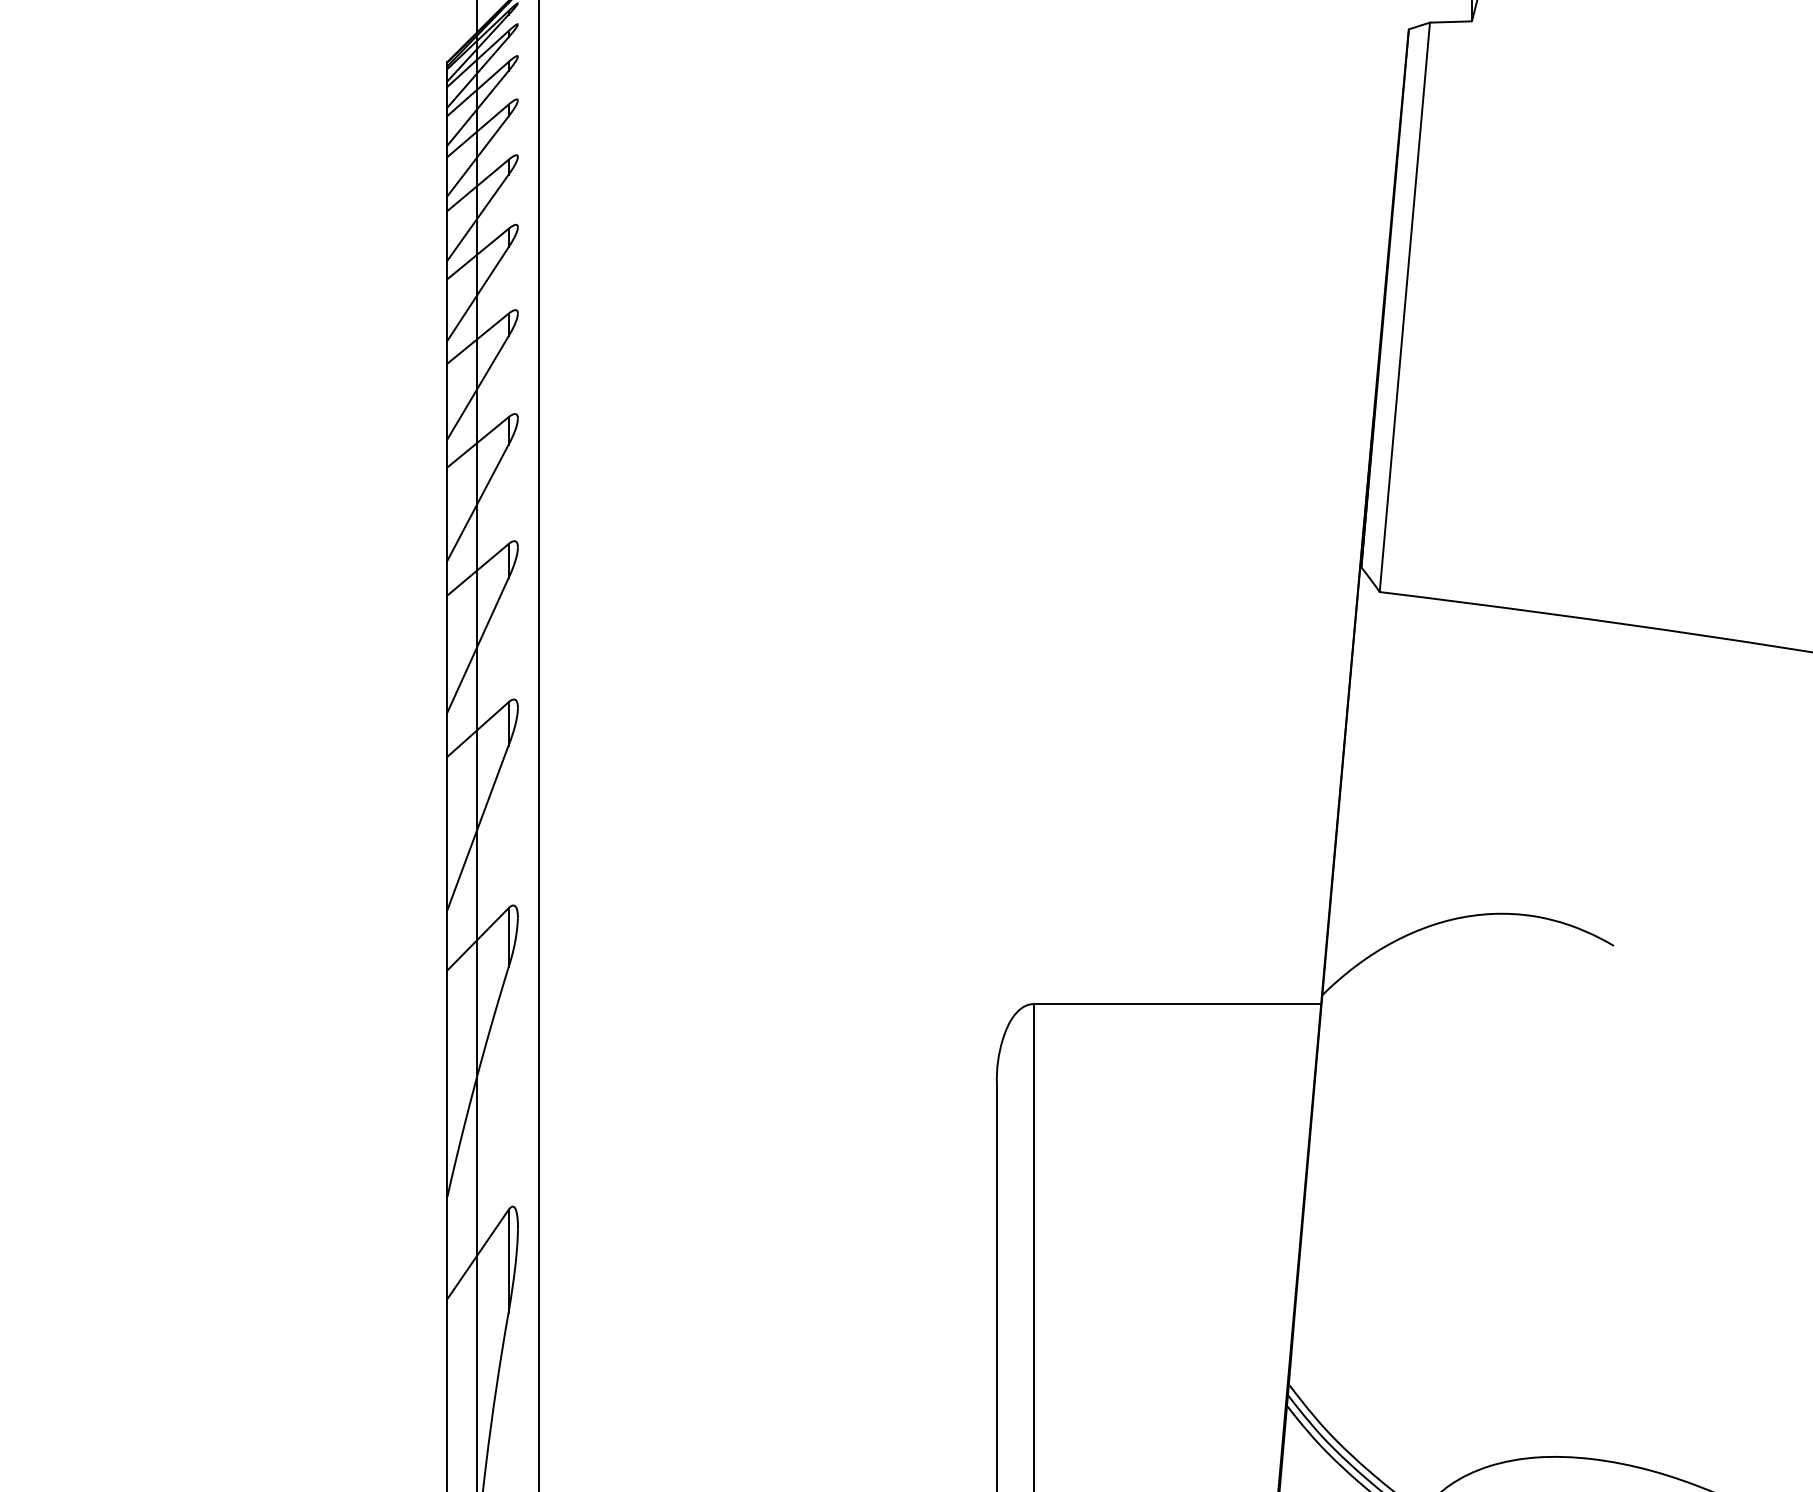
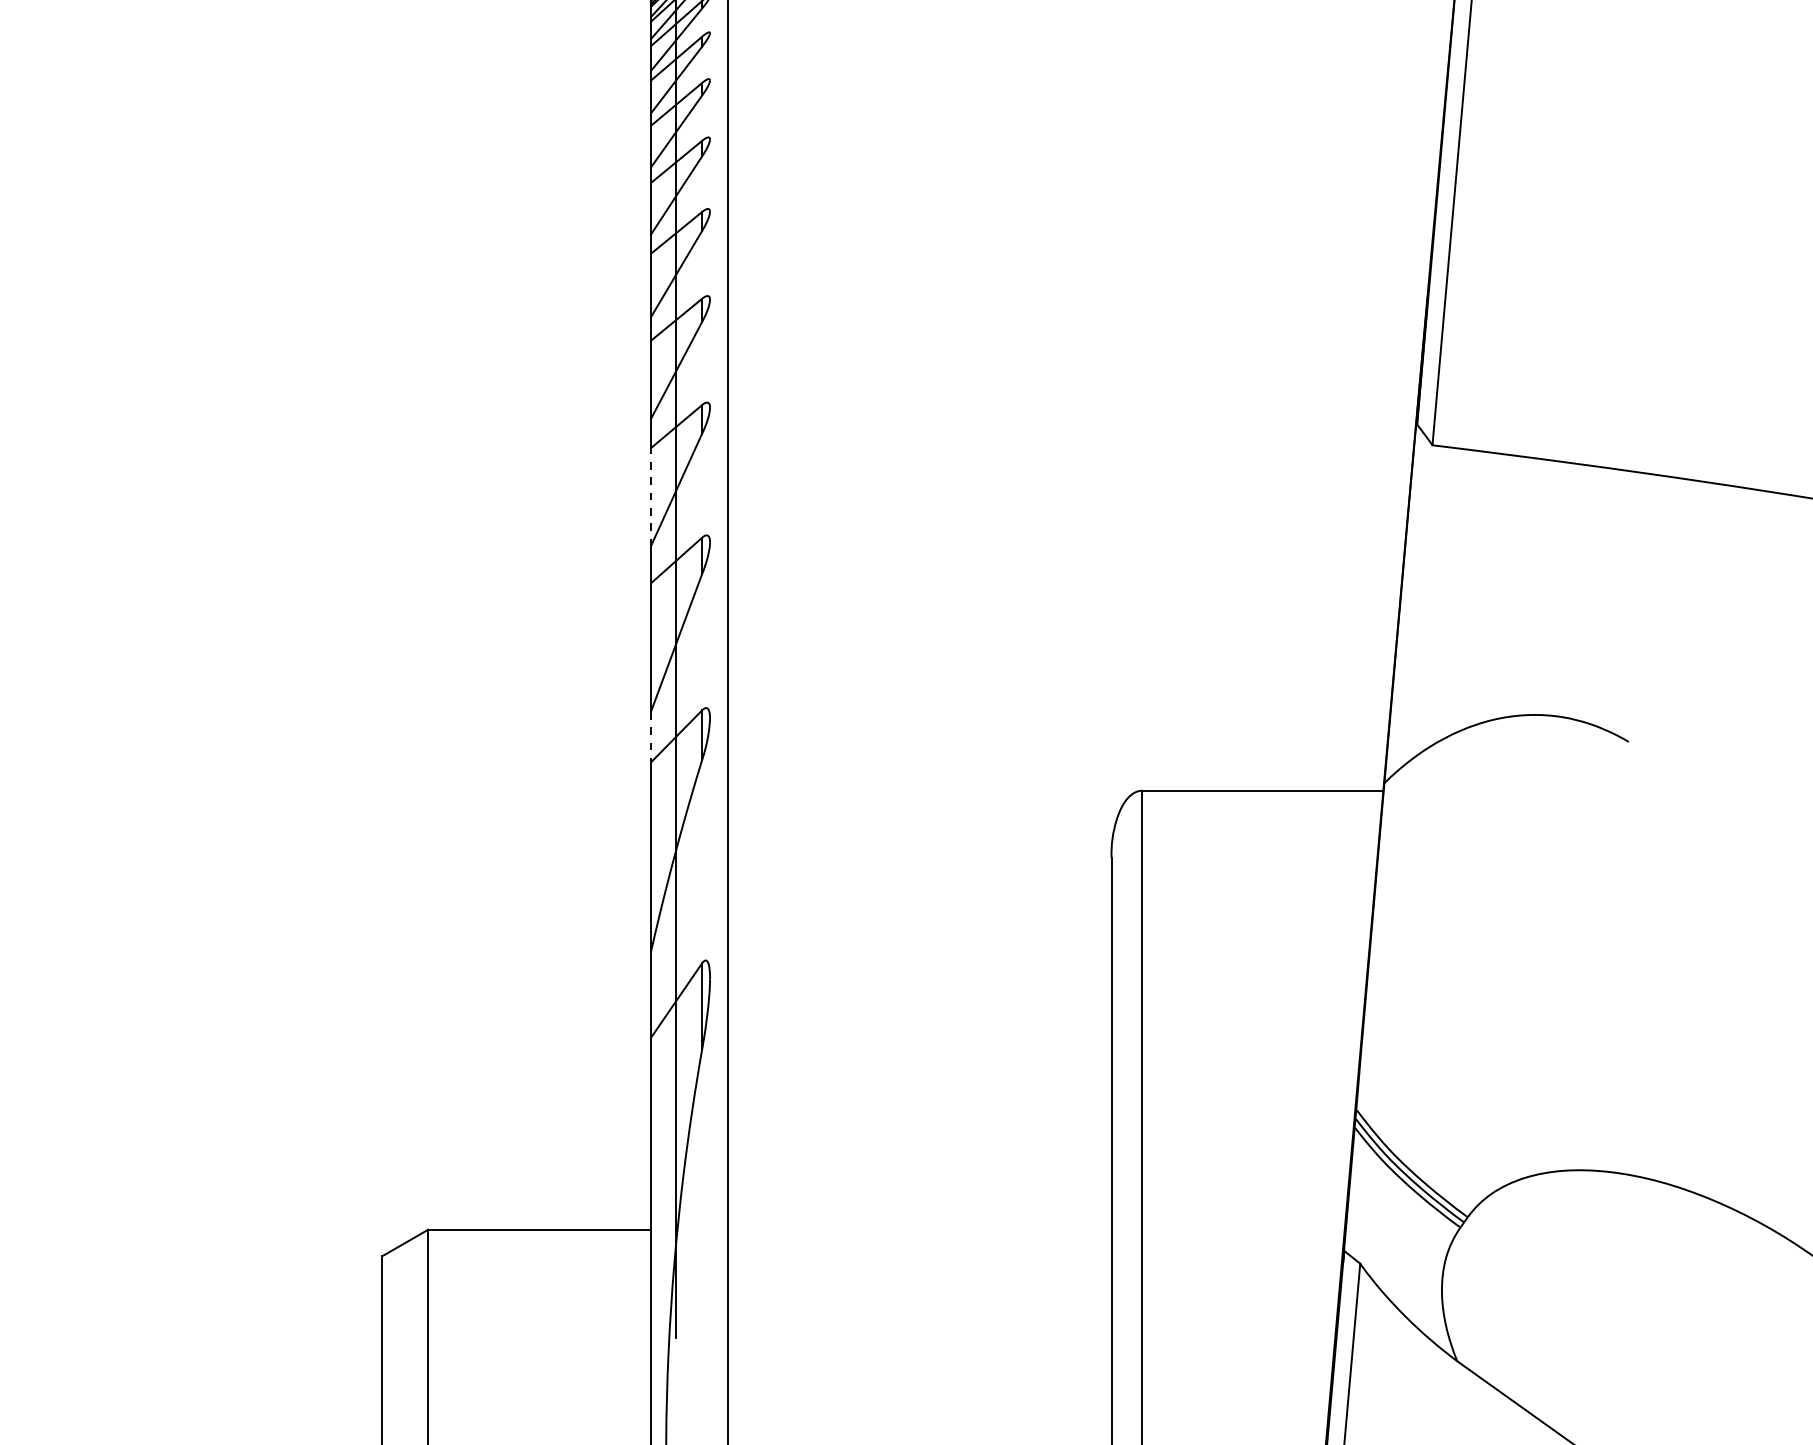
line: (446, 653) -> (650, 496), solid -> dashed
line: (446, 940) -> (650, 737), solid -> dashed

